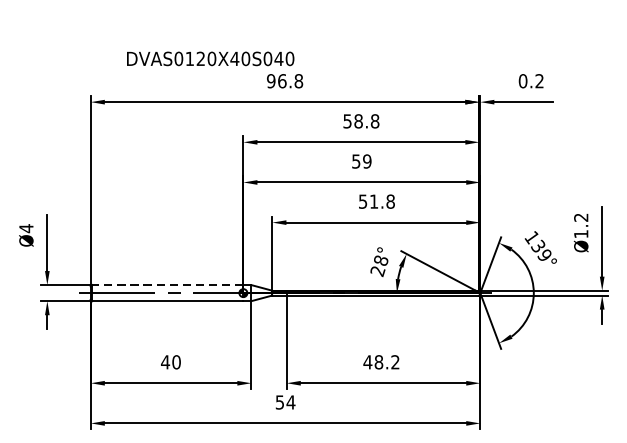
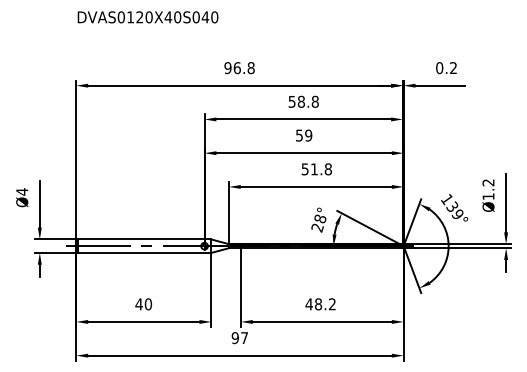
text: (209, 59) -> (147, 17), moved
line: (167, 285) -> (140, 239), dashed -> solid
text: (284, 401) -> (239, 337), 54 -> 97

